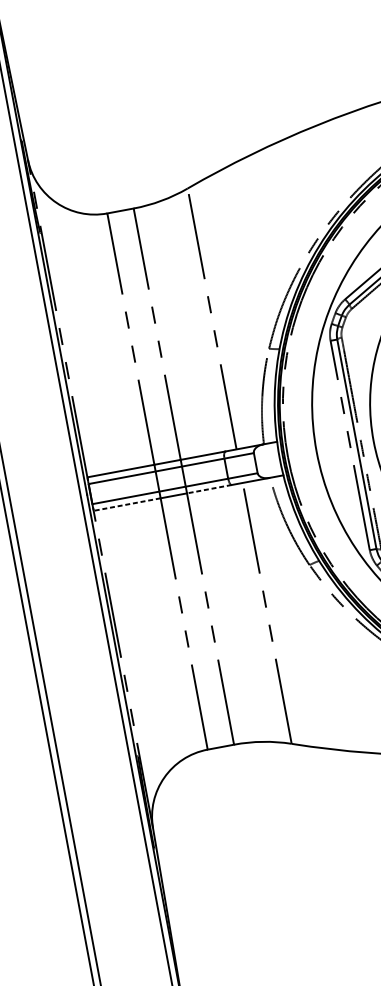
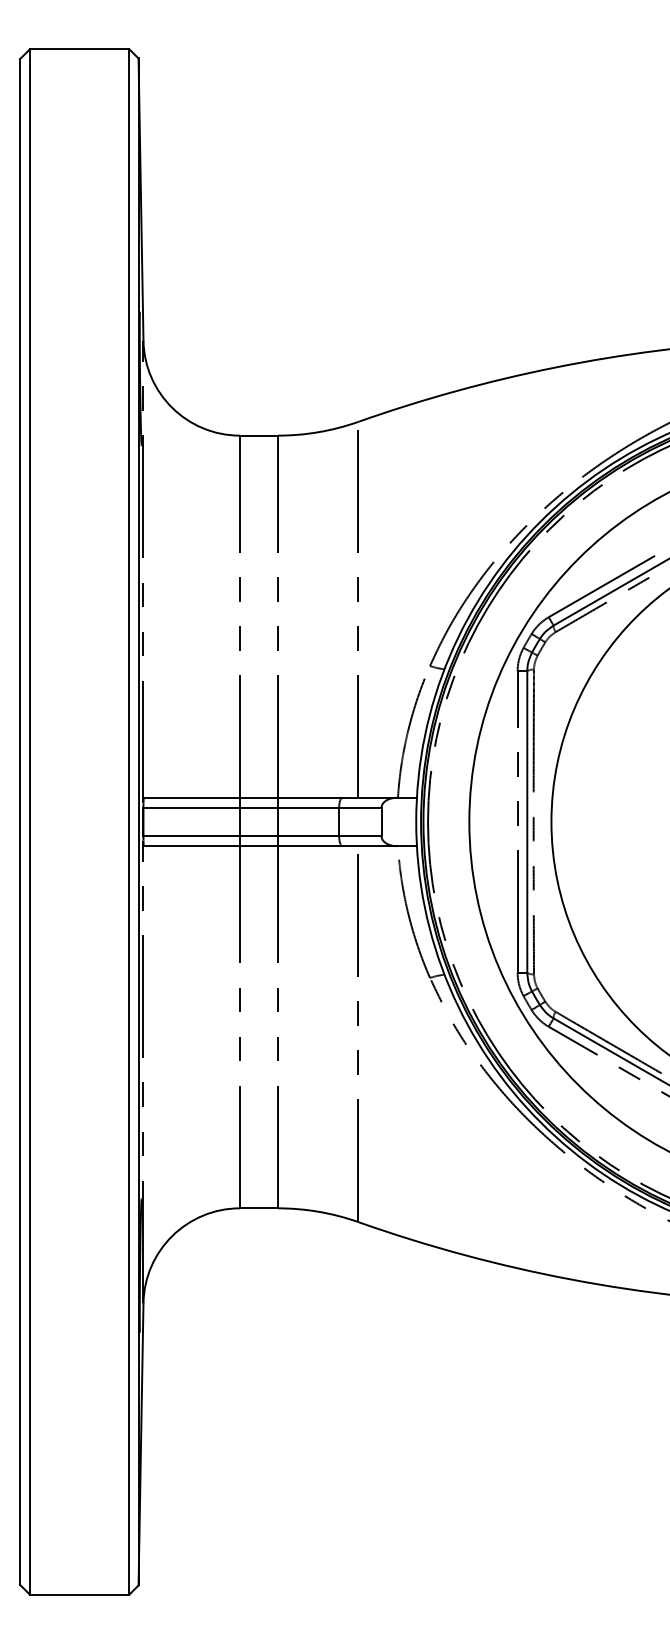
line: (208, 489) -> (309, 846), dashed -> solid
line: (127, 504) -> (192, 846), dashed -> solid

